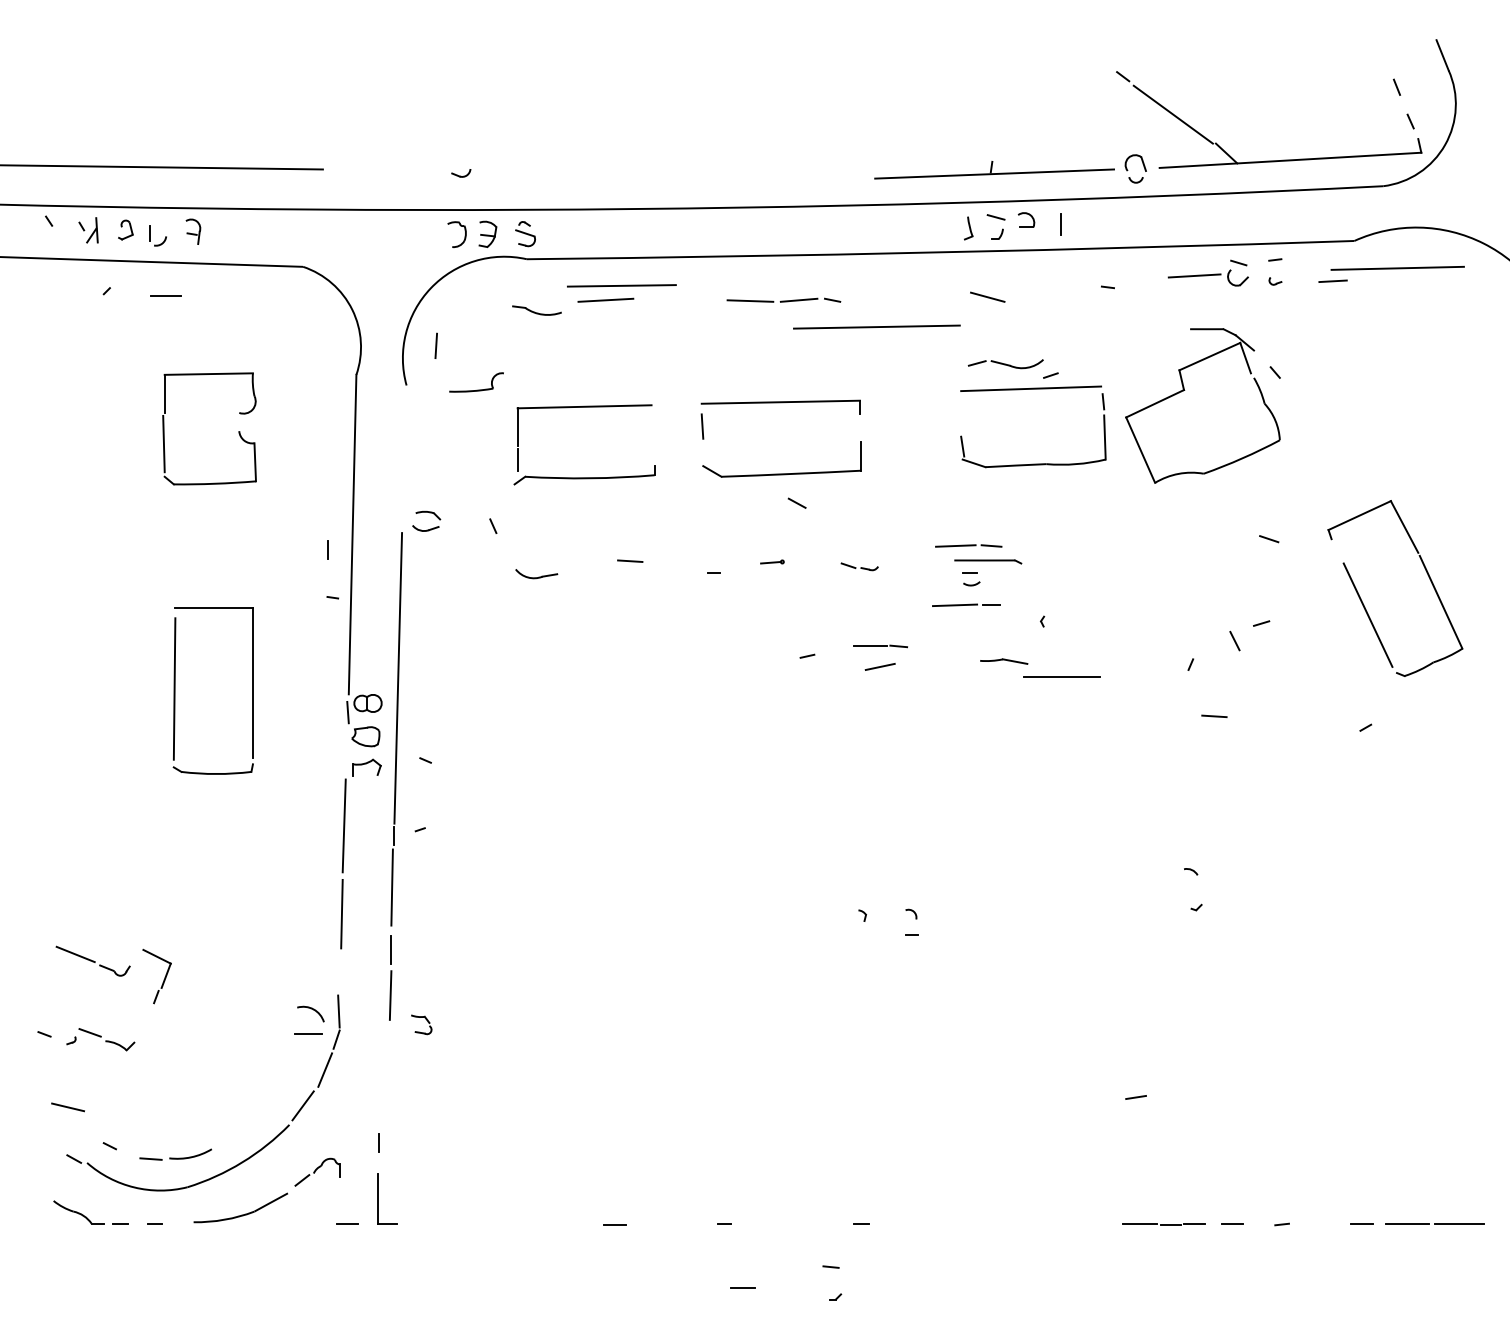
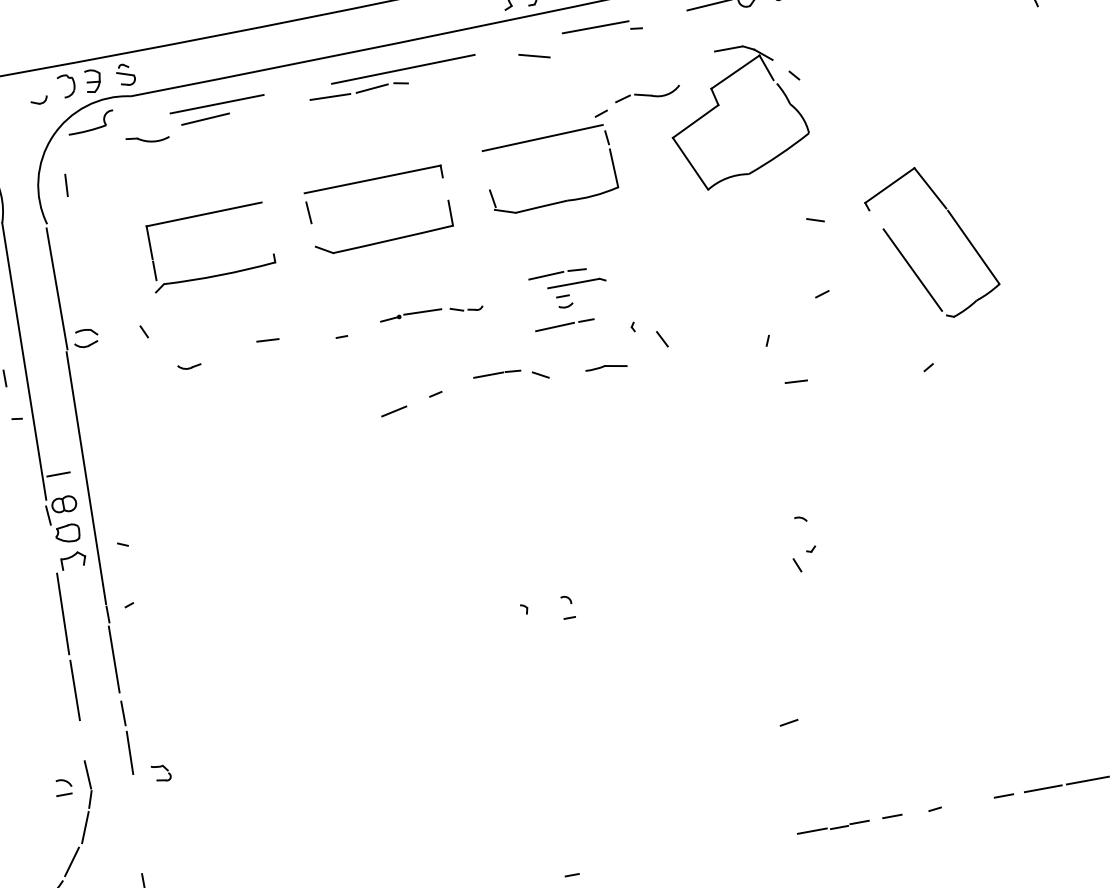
part: (461, 173) -> (39, 100), moved
line: (876, 326) -> (402, 68), moved
part: (1005, 364) -> (647, 95), moved
part: (476, 389) -> (91, 128), moved
part: (1033, 389) -> (544, 138), moved
line: (404, 460) -> (57, 289), added
line: (796, 502) -> (540, 374), moved
line: (809, 560) -> (422, 311), added
part: (536, 573) -> (189, 365), size x0.62
line: (1234, 640) -> (661, 338), moved
line: (879, 666) -> (393, 411), moved
line: (367, 668) -> (58, 474), added
line: (1061, 676) -> (594, 26), moved
line: (1177, 922) -> (797, 565), added
part: (308, 1019) -> (62, 786), size x0.62

